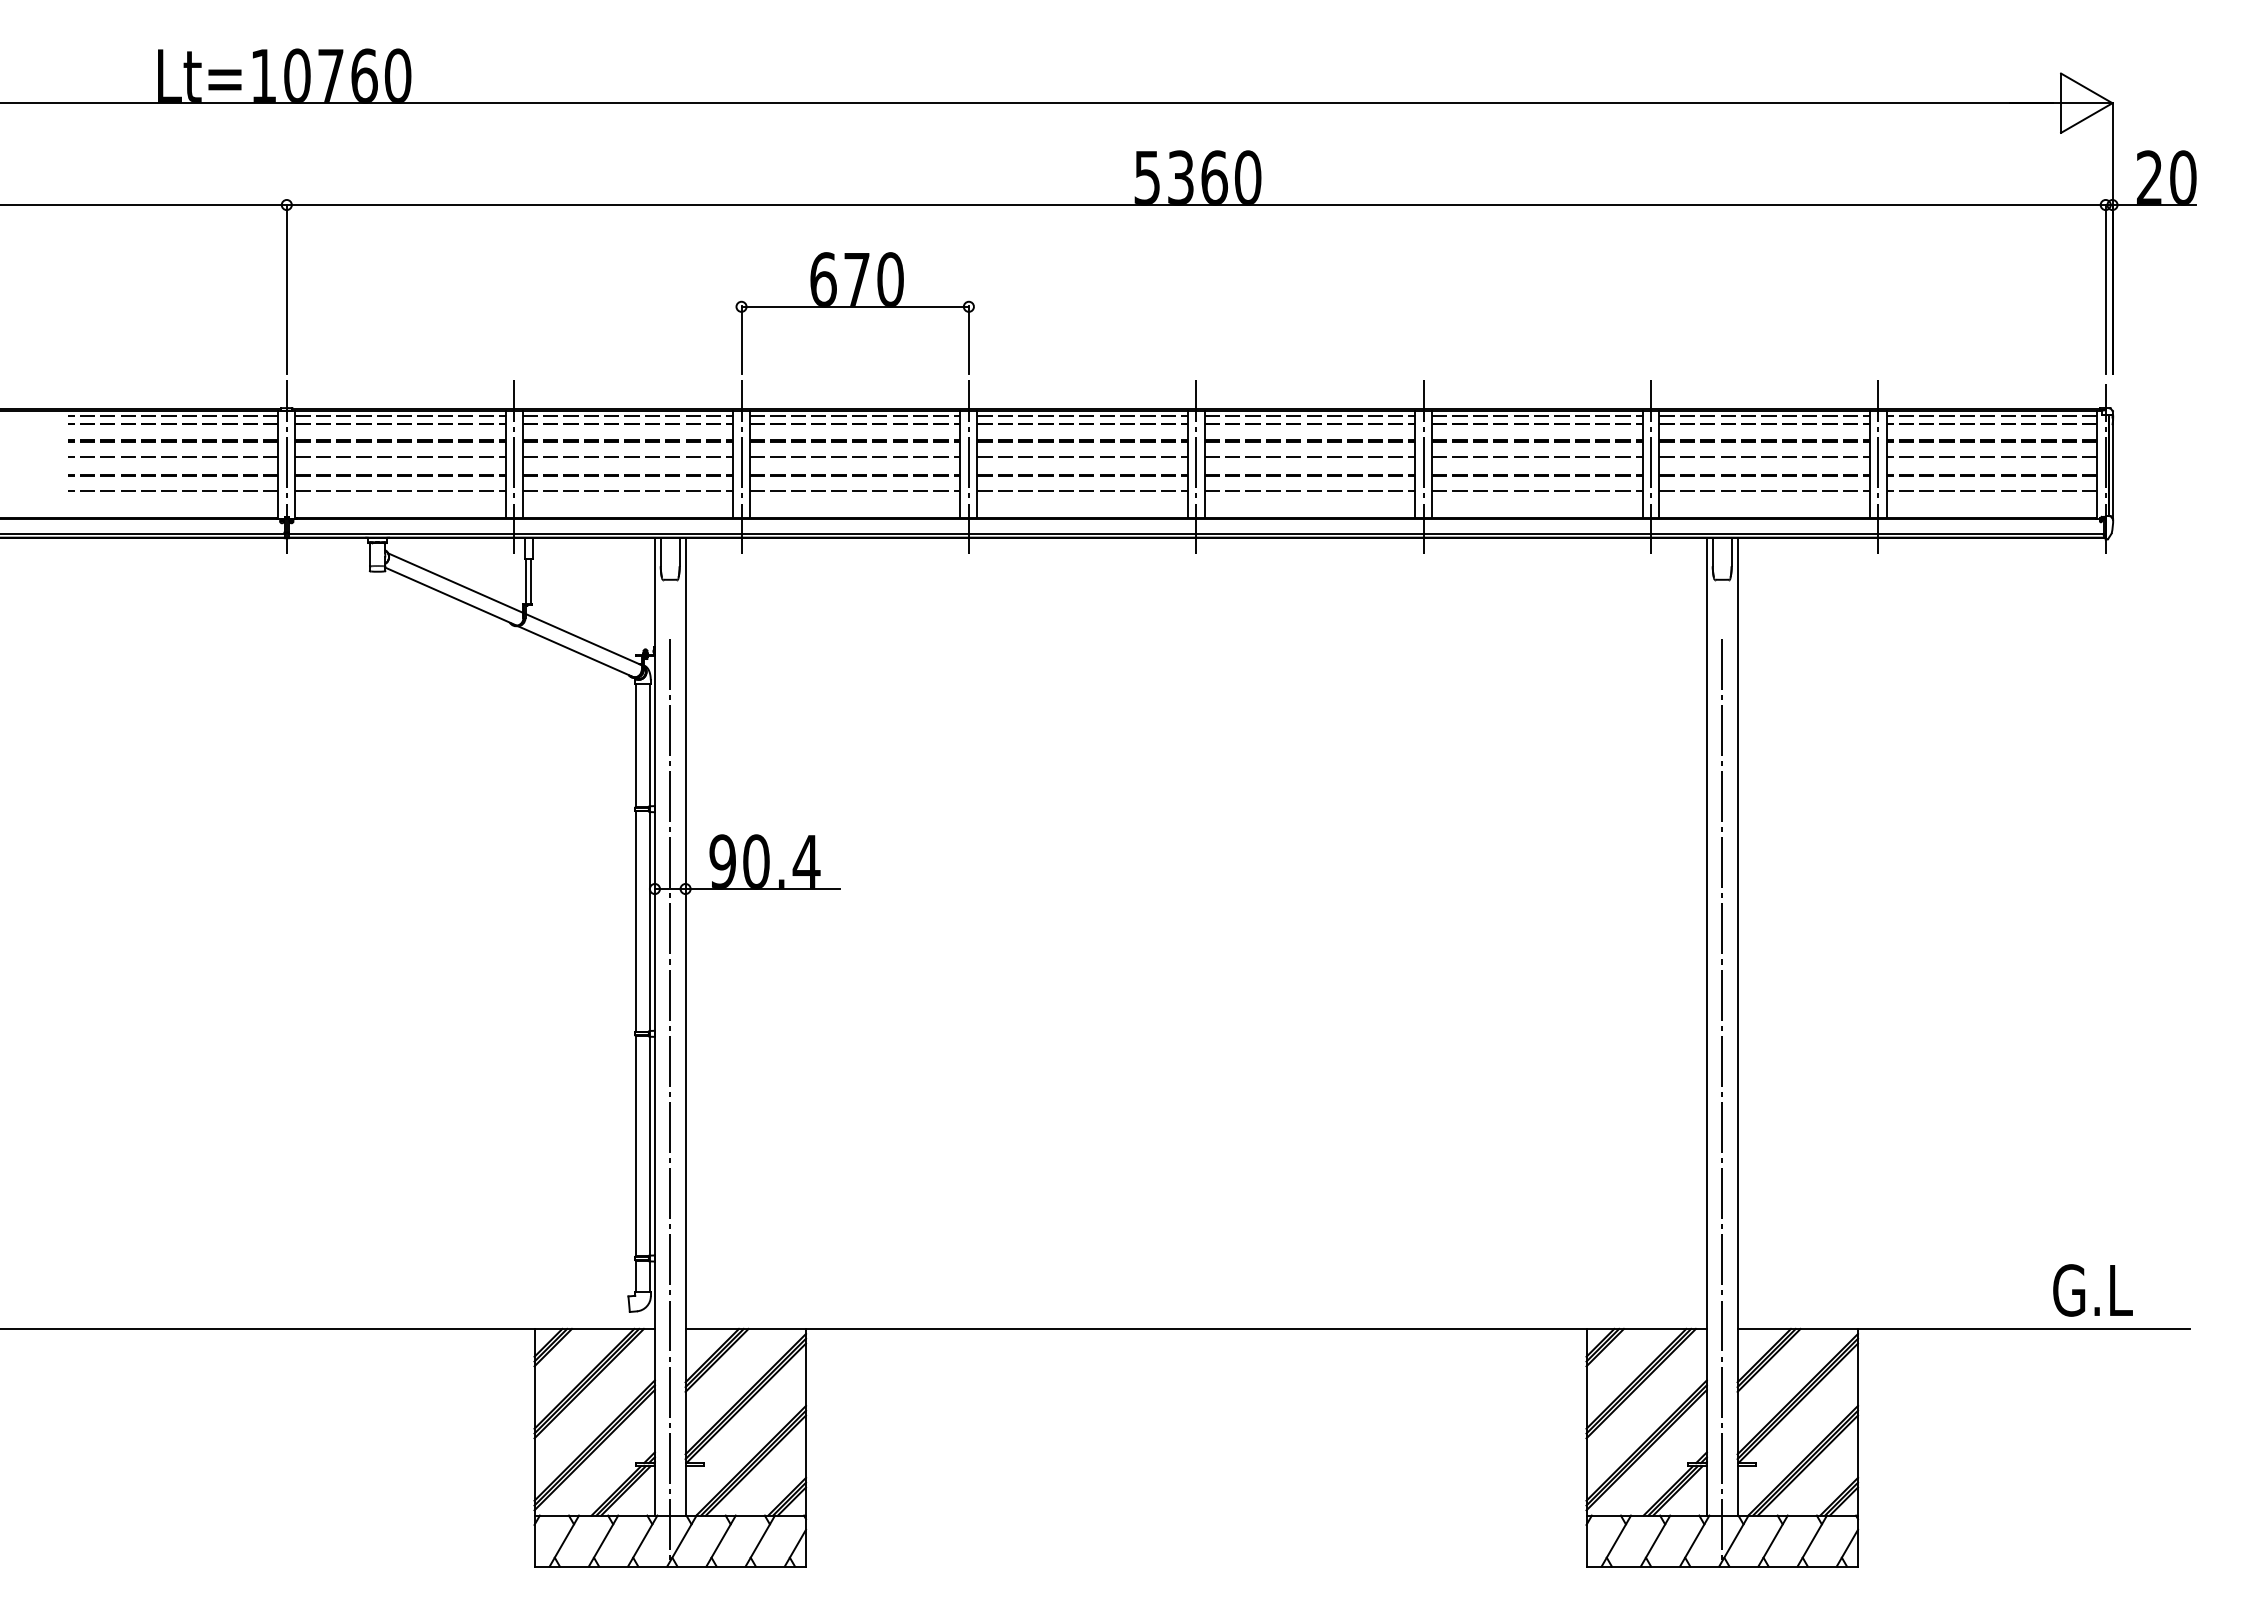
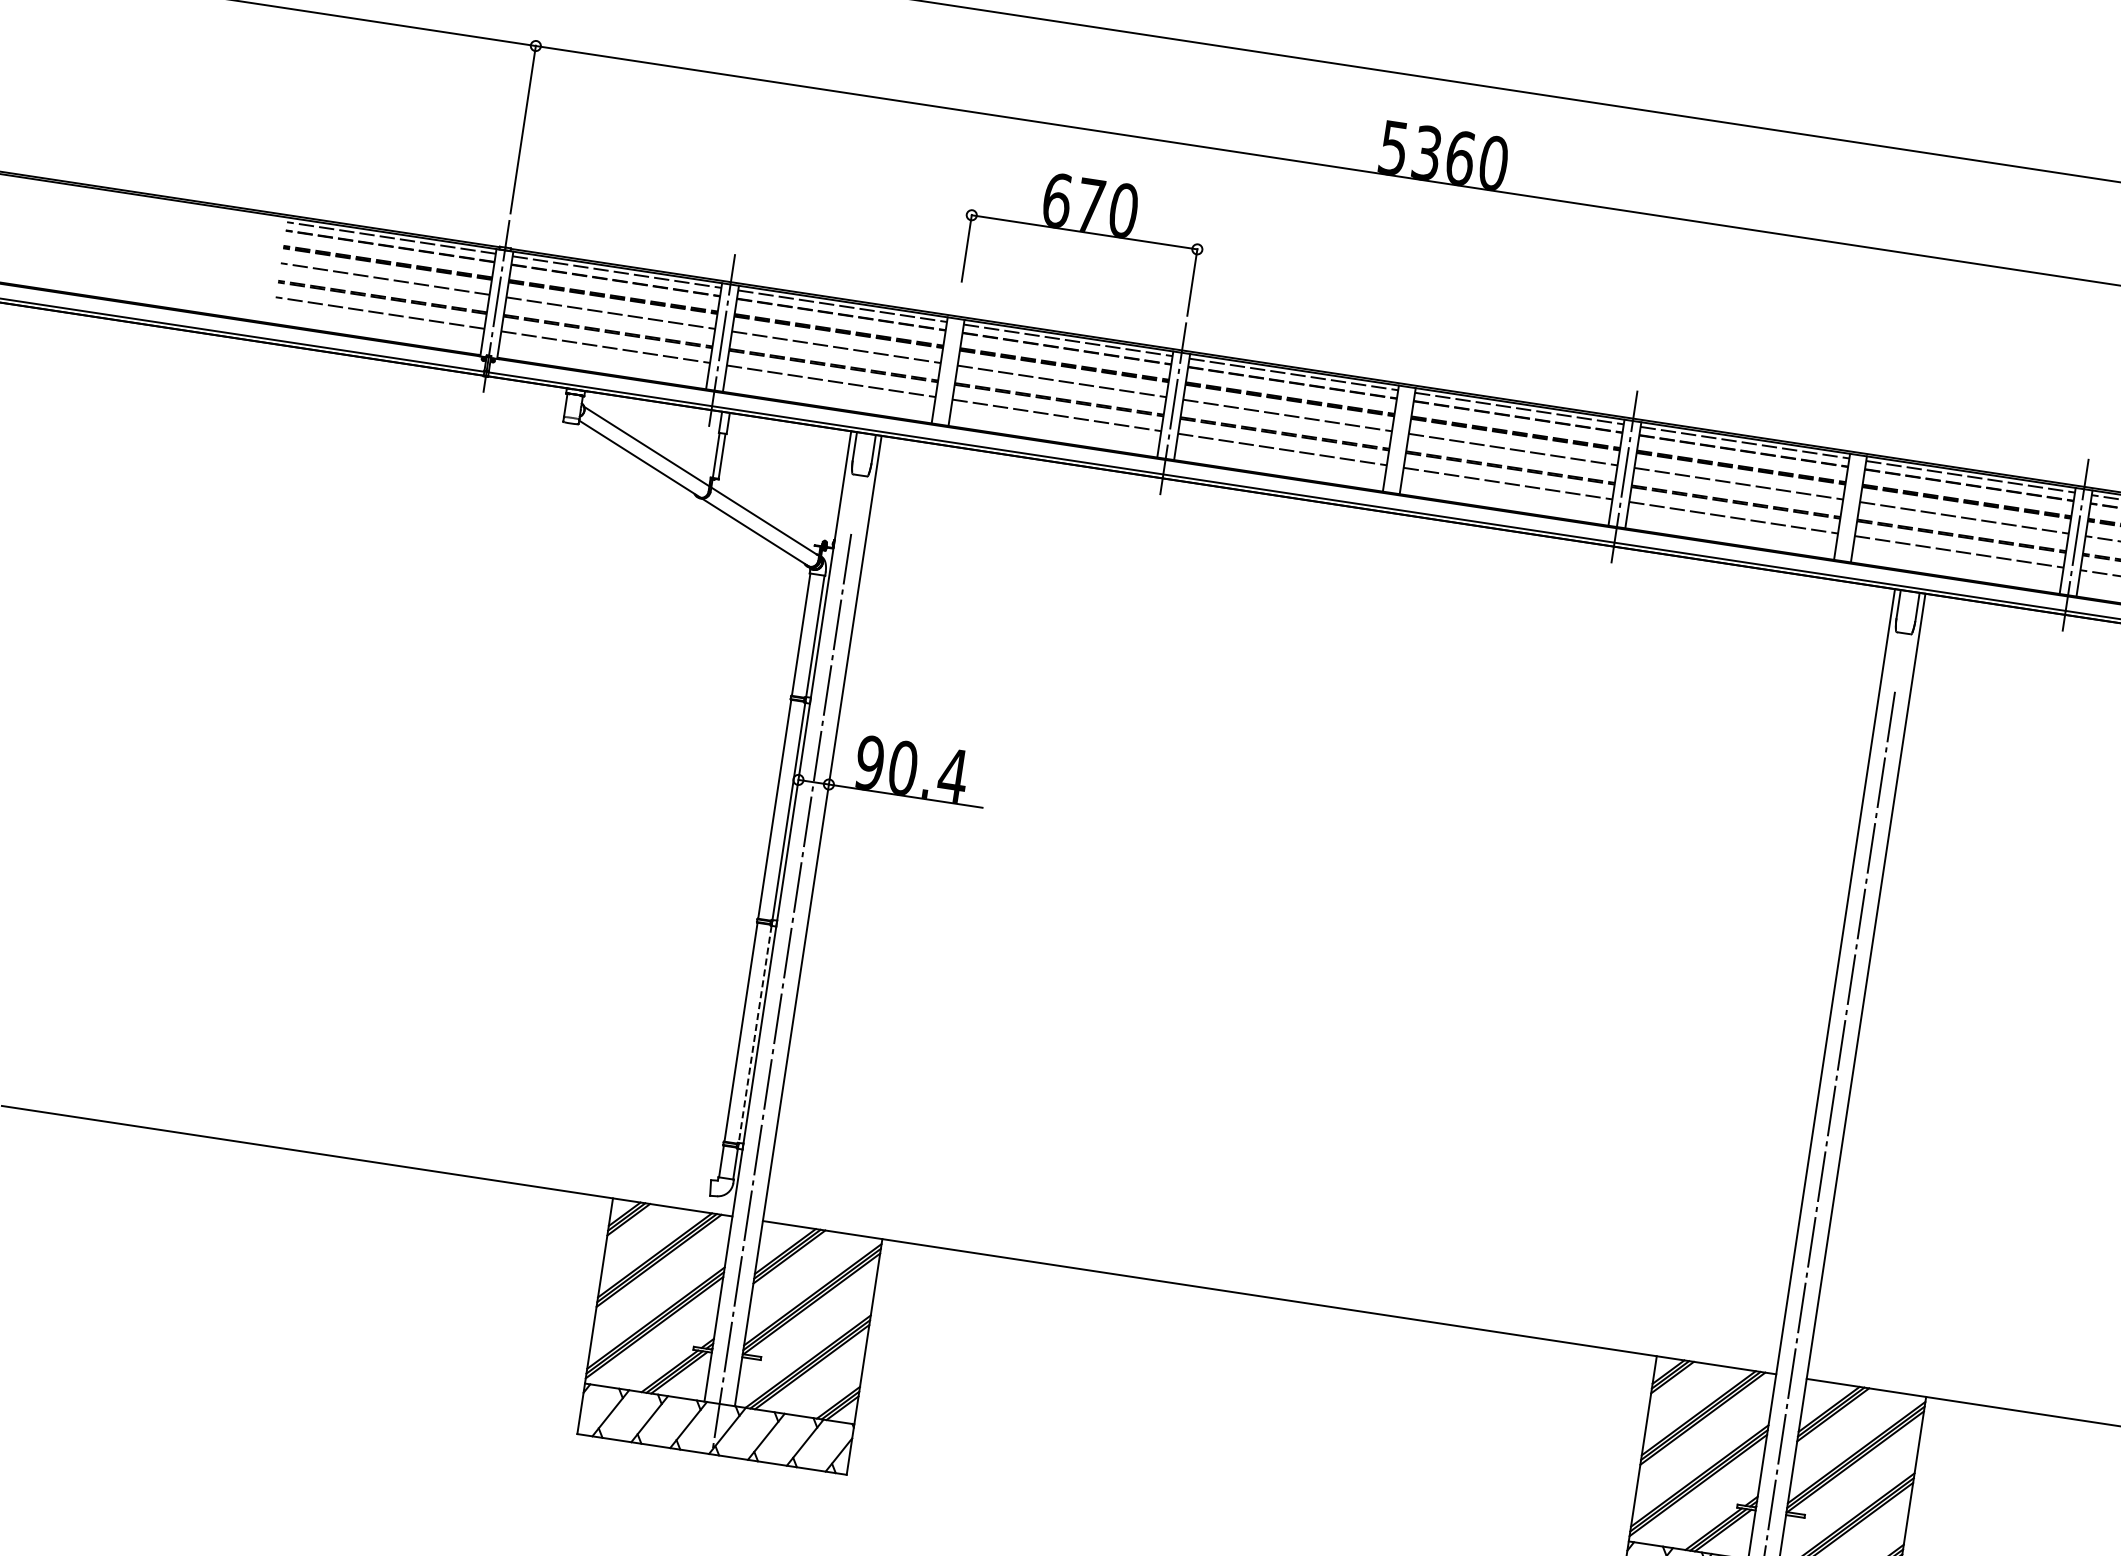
line: (741, 467) -> (947, 374), removed
line: (1196, 467) -> (1399, 442), removed
line: (1650, 467) -> (1849, 511), removed
line: (650, 1146) -> (755, 1034), solid -> dashed

